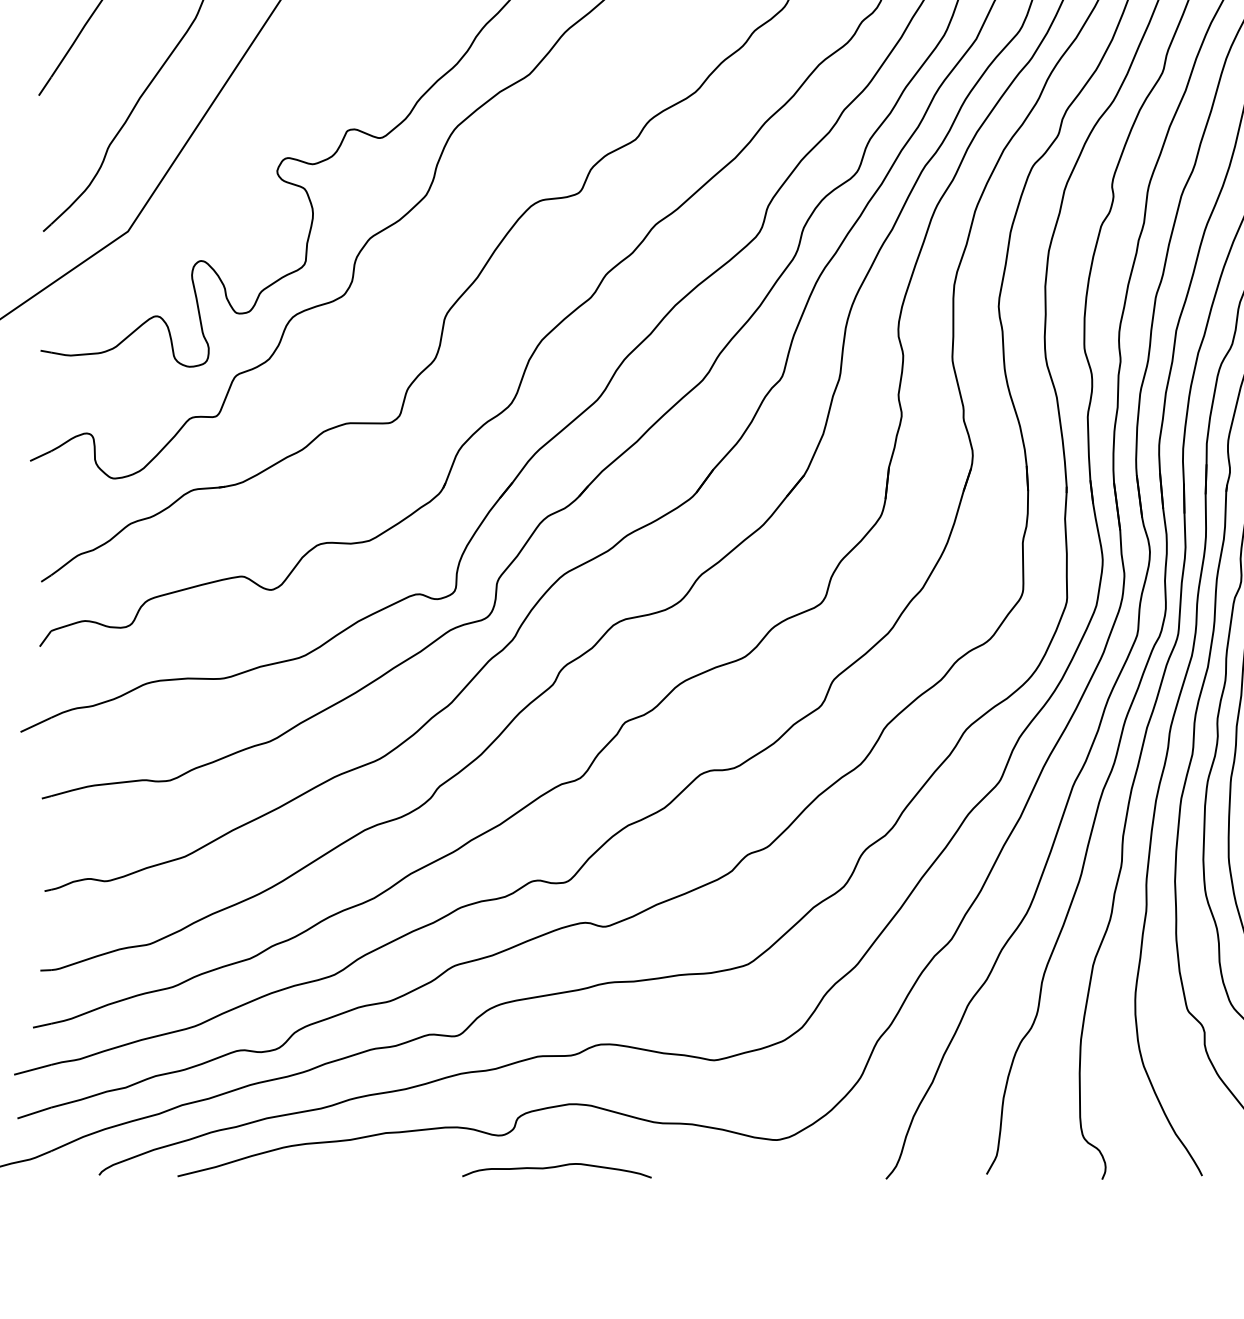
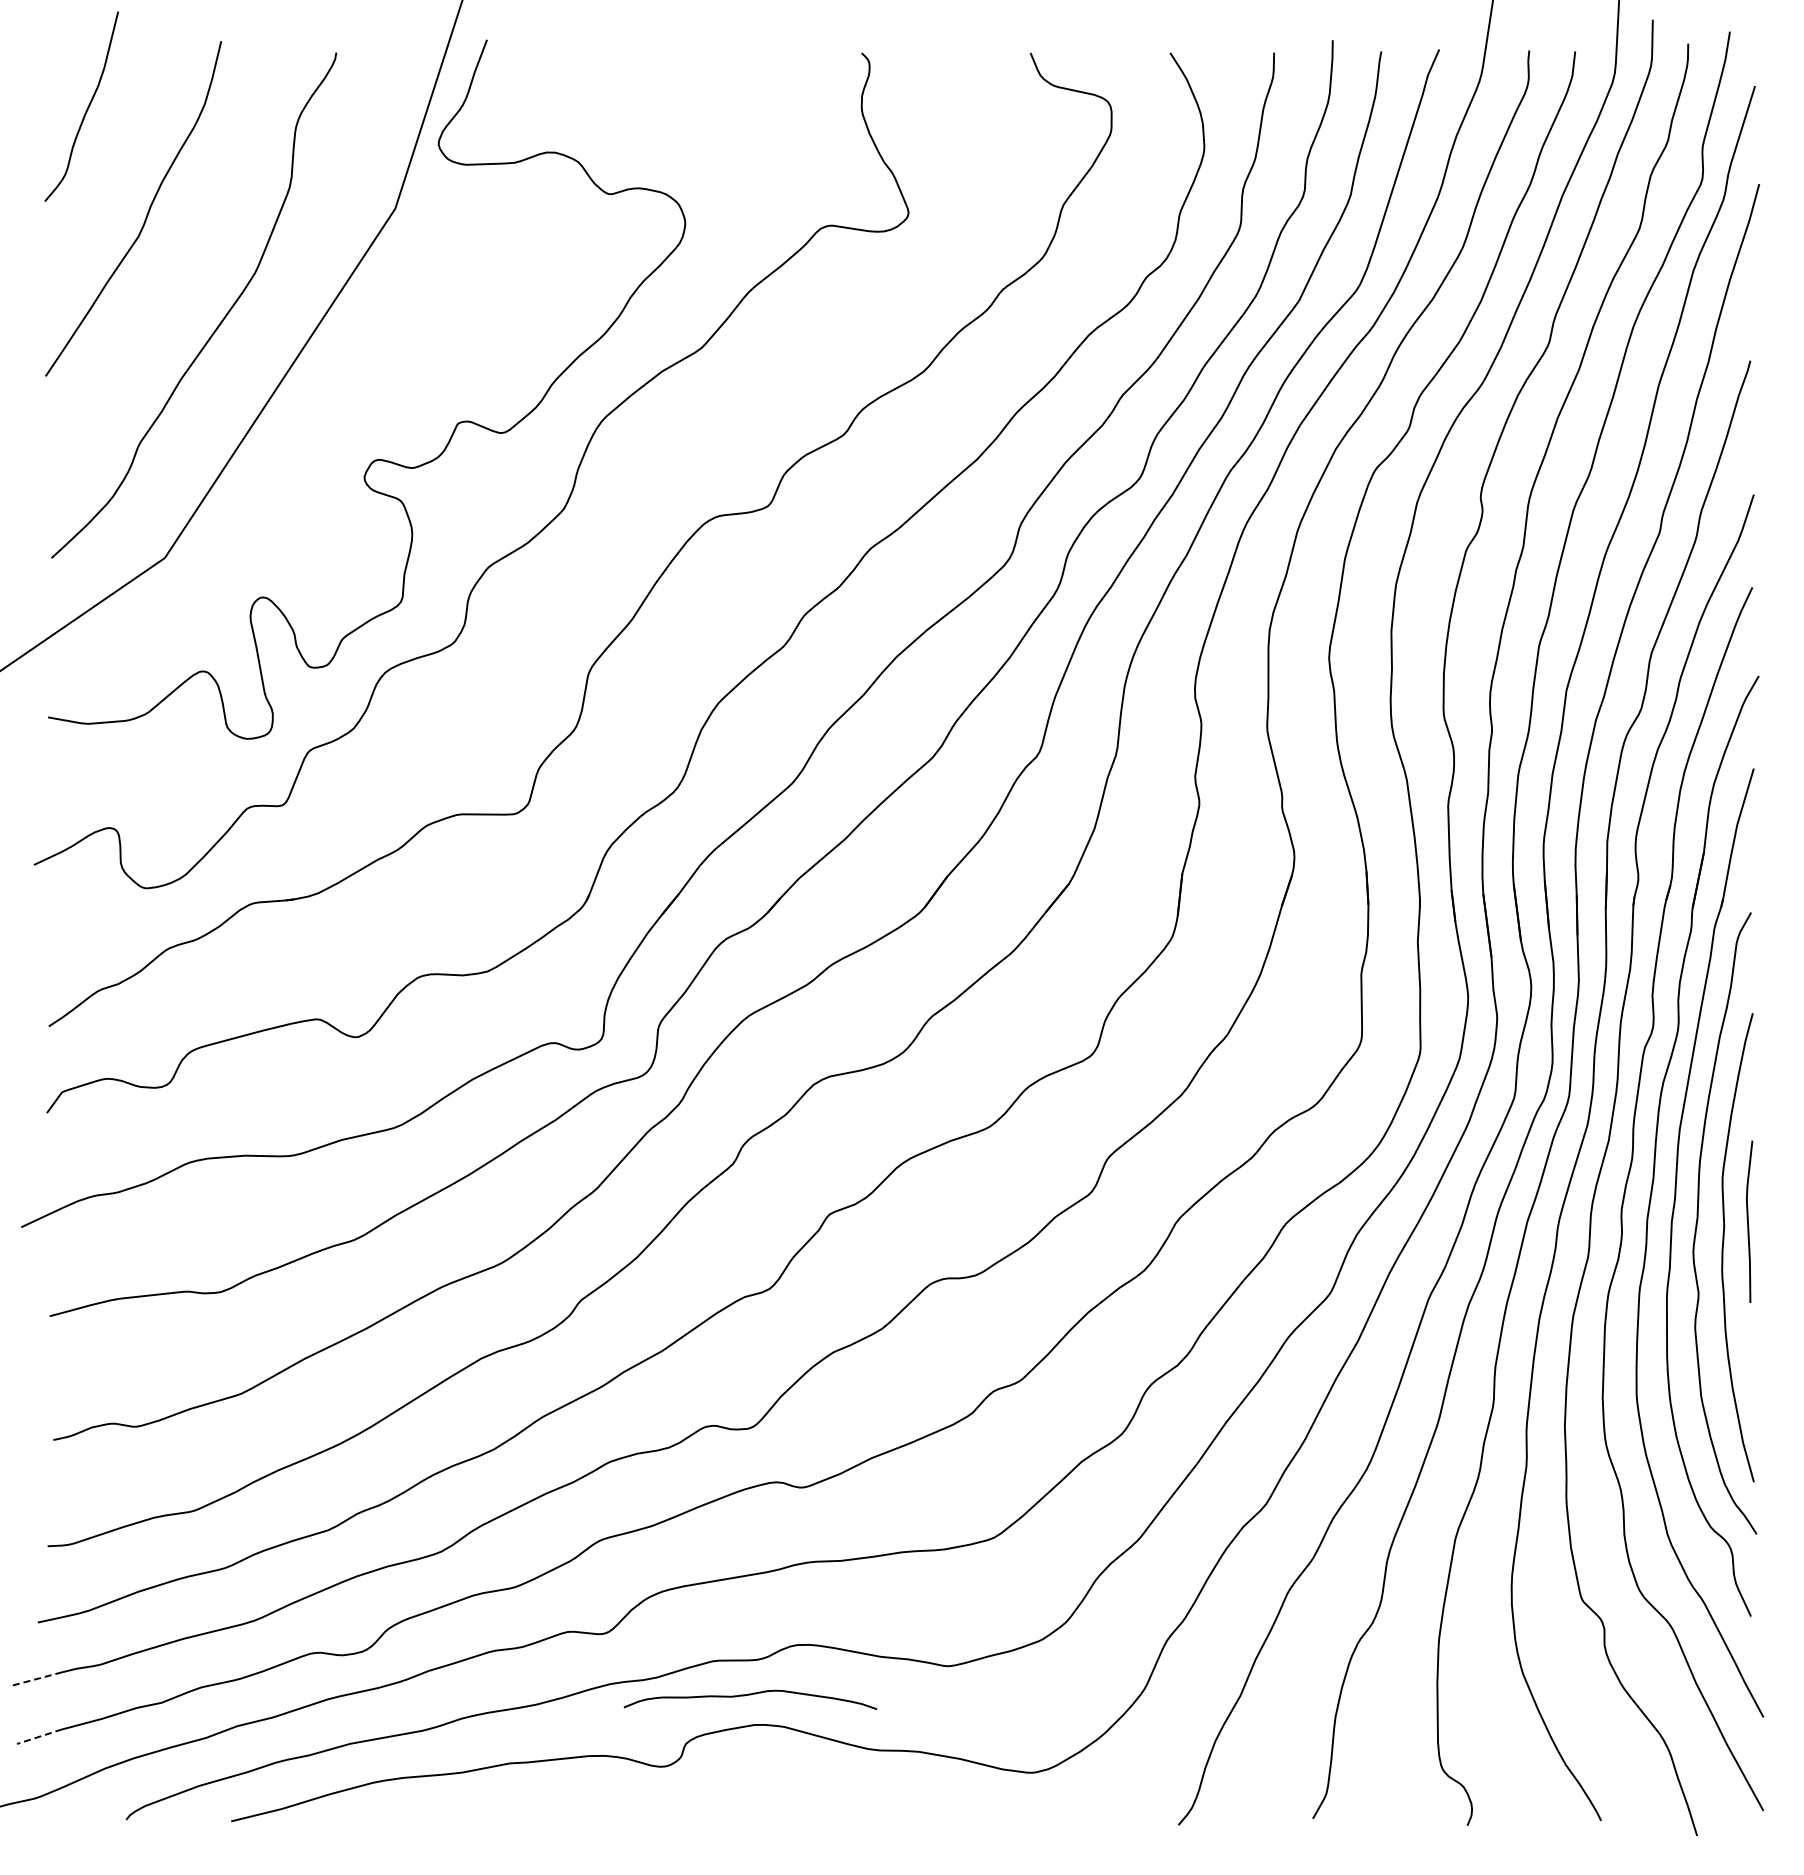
line: (32, 1069) -> (37, 1678), solid -> dashed
line: (34, 1112) -> (39, 1736), solid -> dashed
curve: (557, 1167) -> (750, 1695), moved

